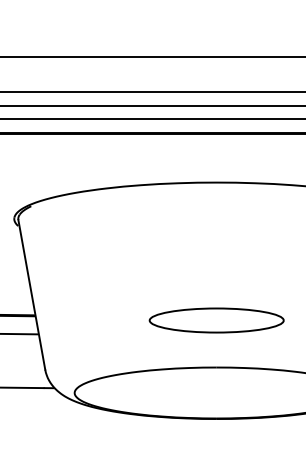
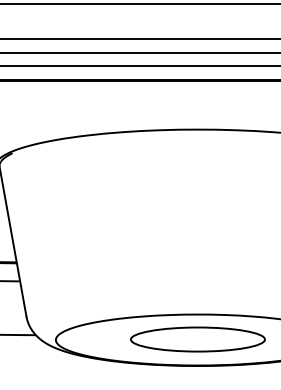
part: (216, 320) -> (197, 339), moved

